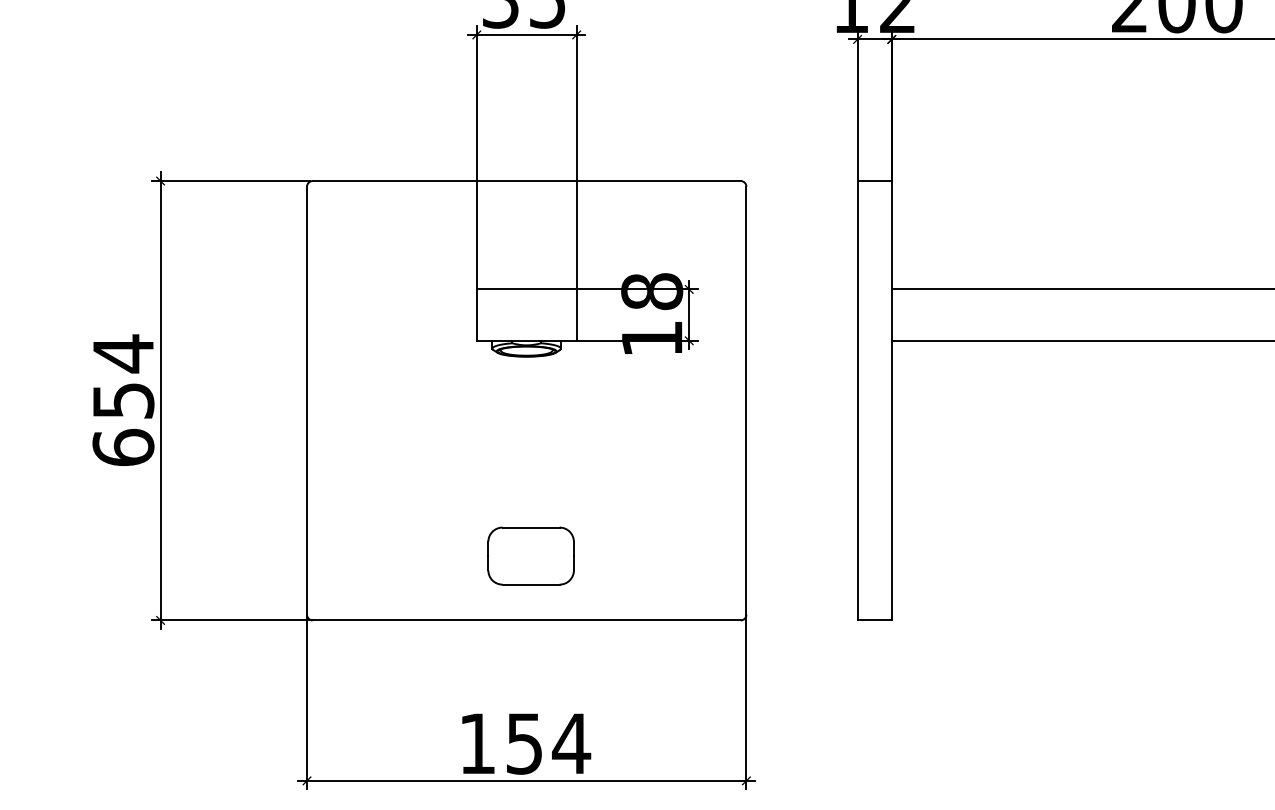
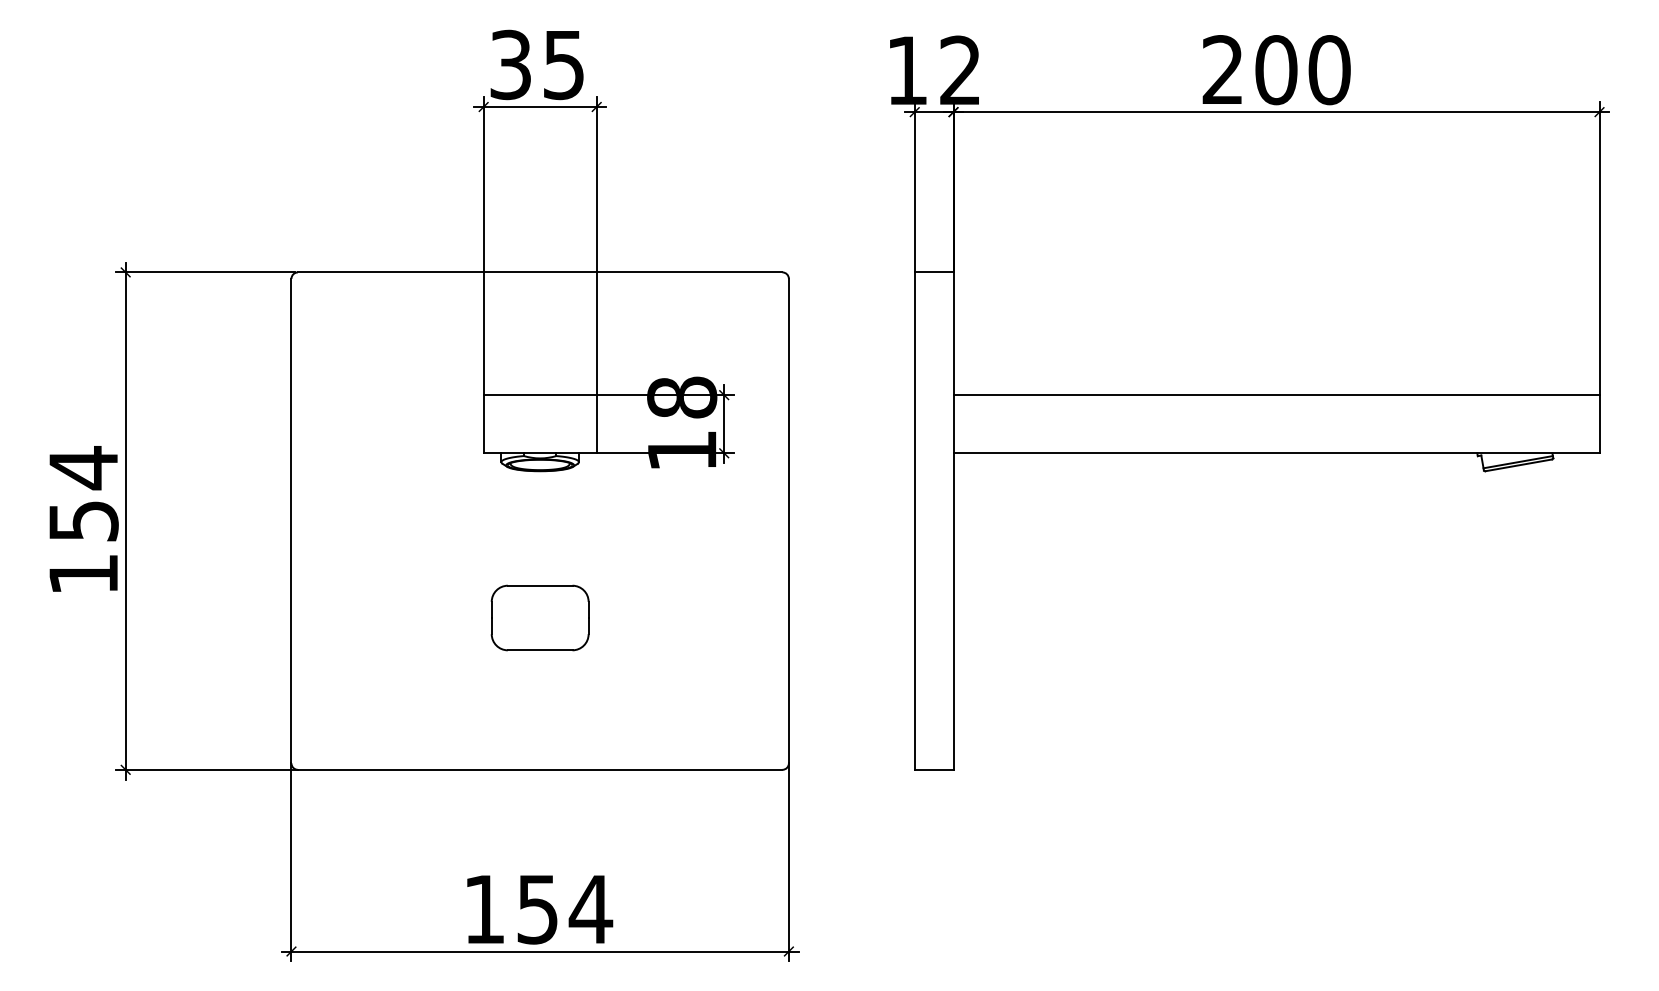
text: (123, 447) -> (83, 574), 654 -> 154
part: (530, 555) -> (539, 617), moved

